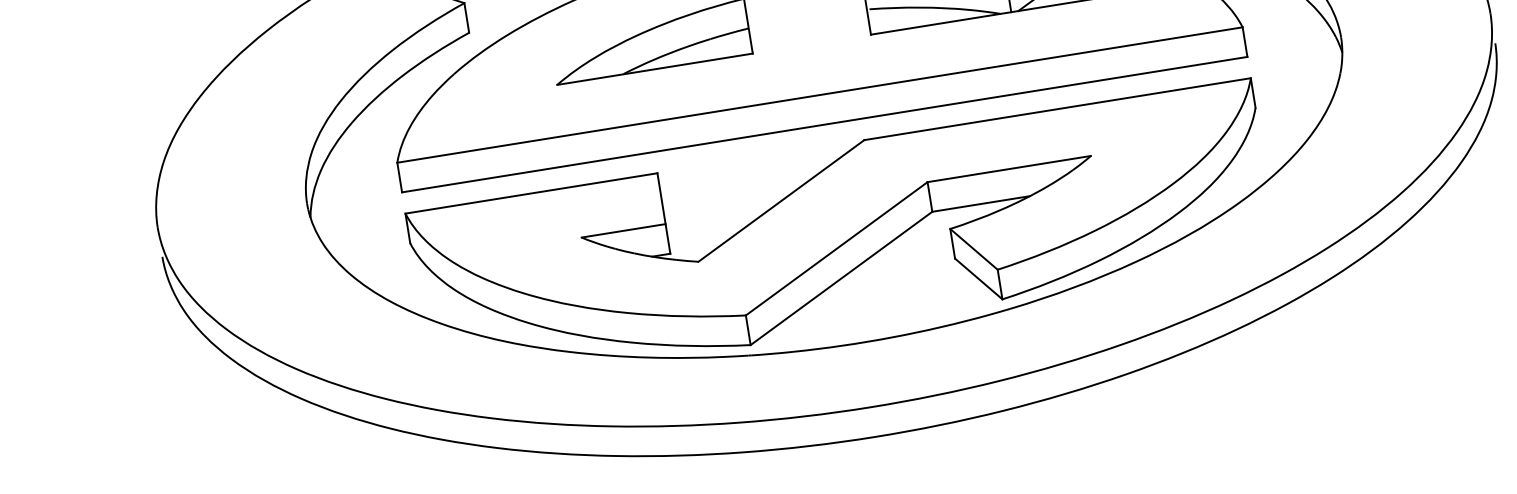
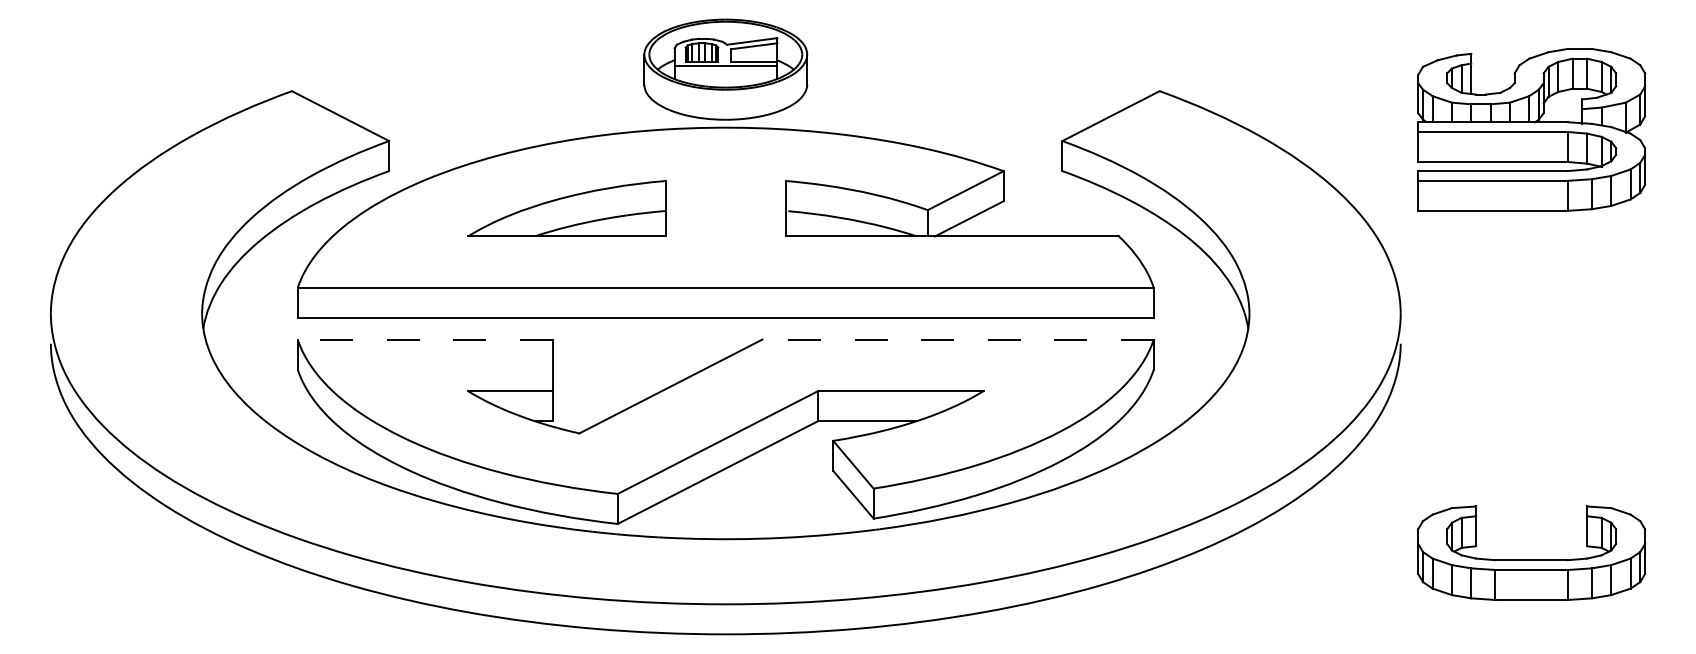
line: (1057, 109) -> (958, 339), solid -> dashed
line: (531, 193) -> (425, 339), solid -> dashed

